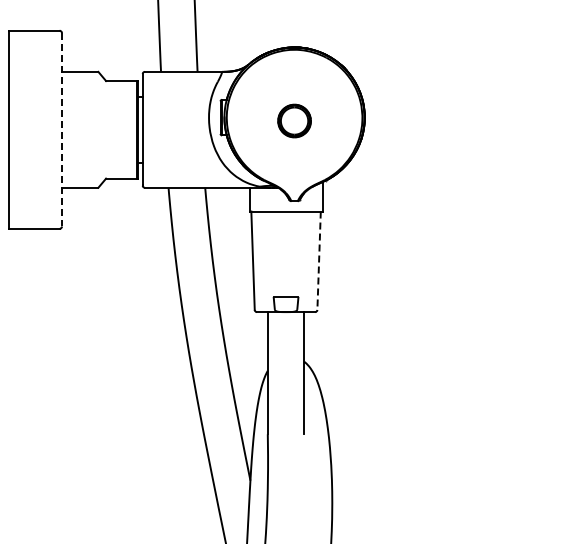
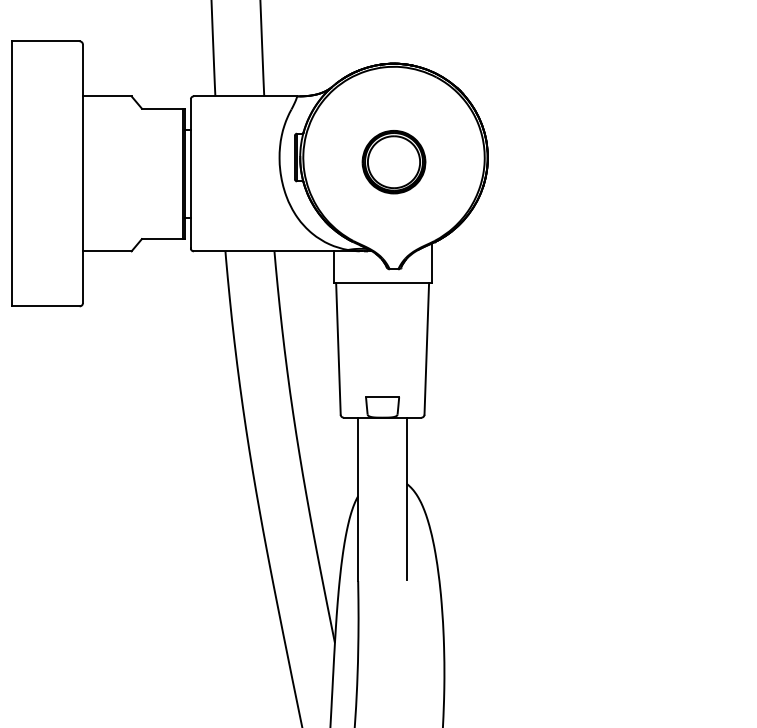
part: (294, 120) -> (393, 161), size x1.43
line: (62, 129) -> (83, 173), dashed -> solid
line: (319, 261) -> (427, 349), dashed -> solid

